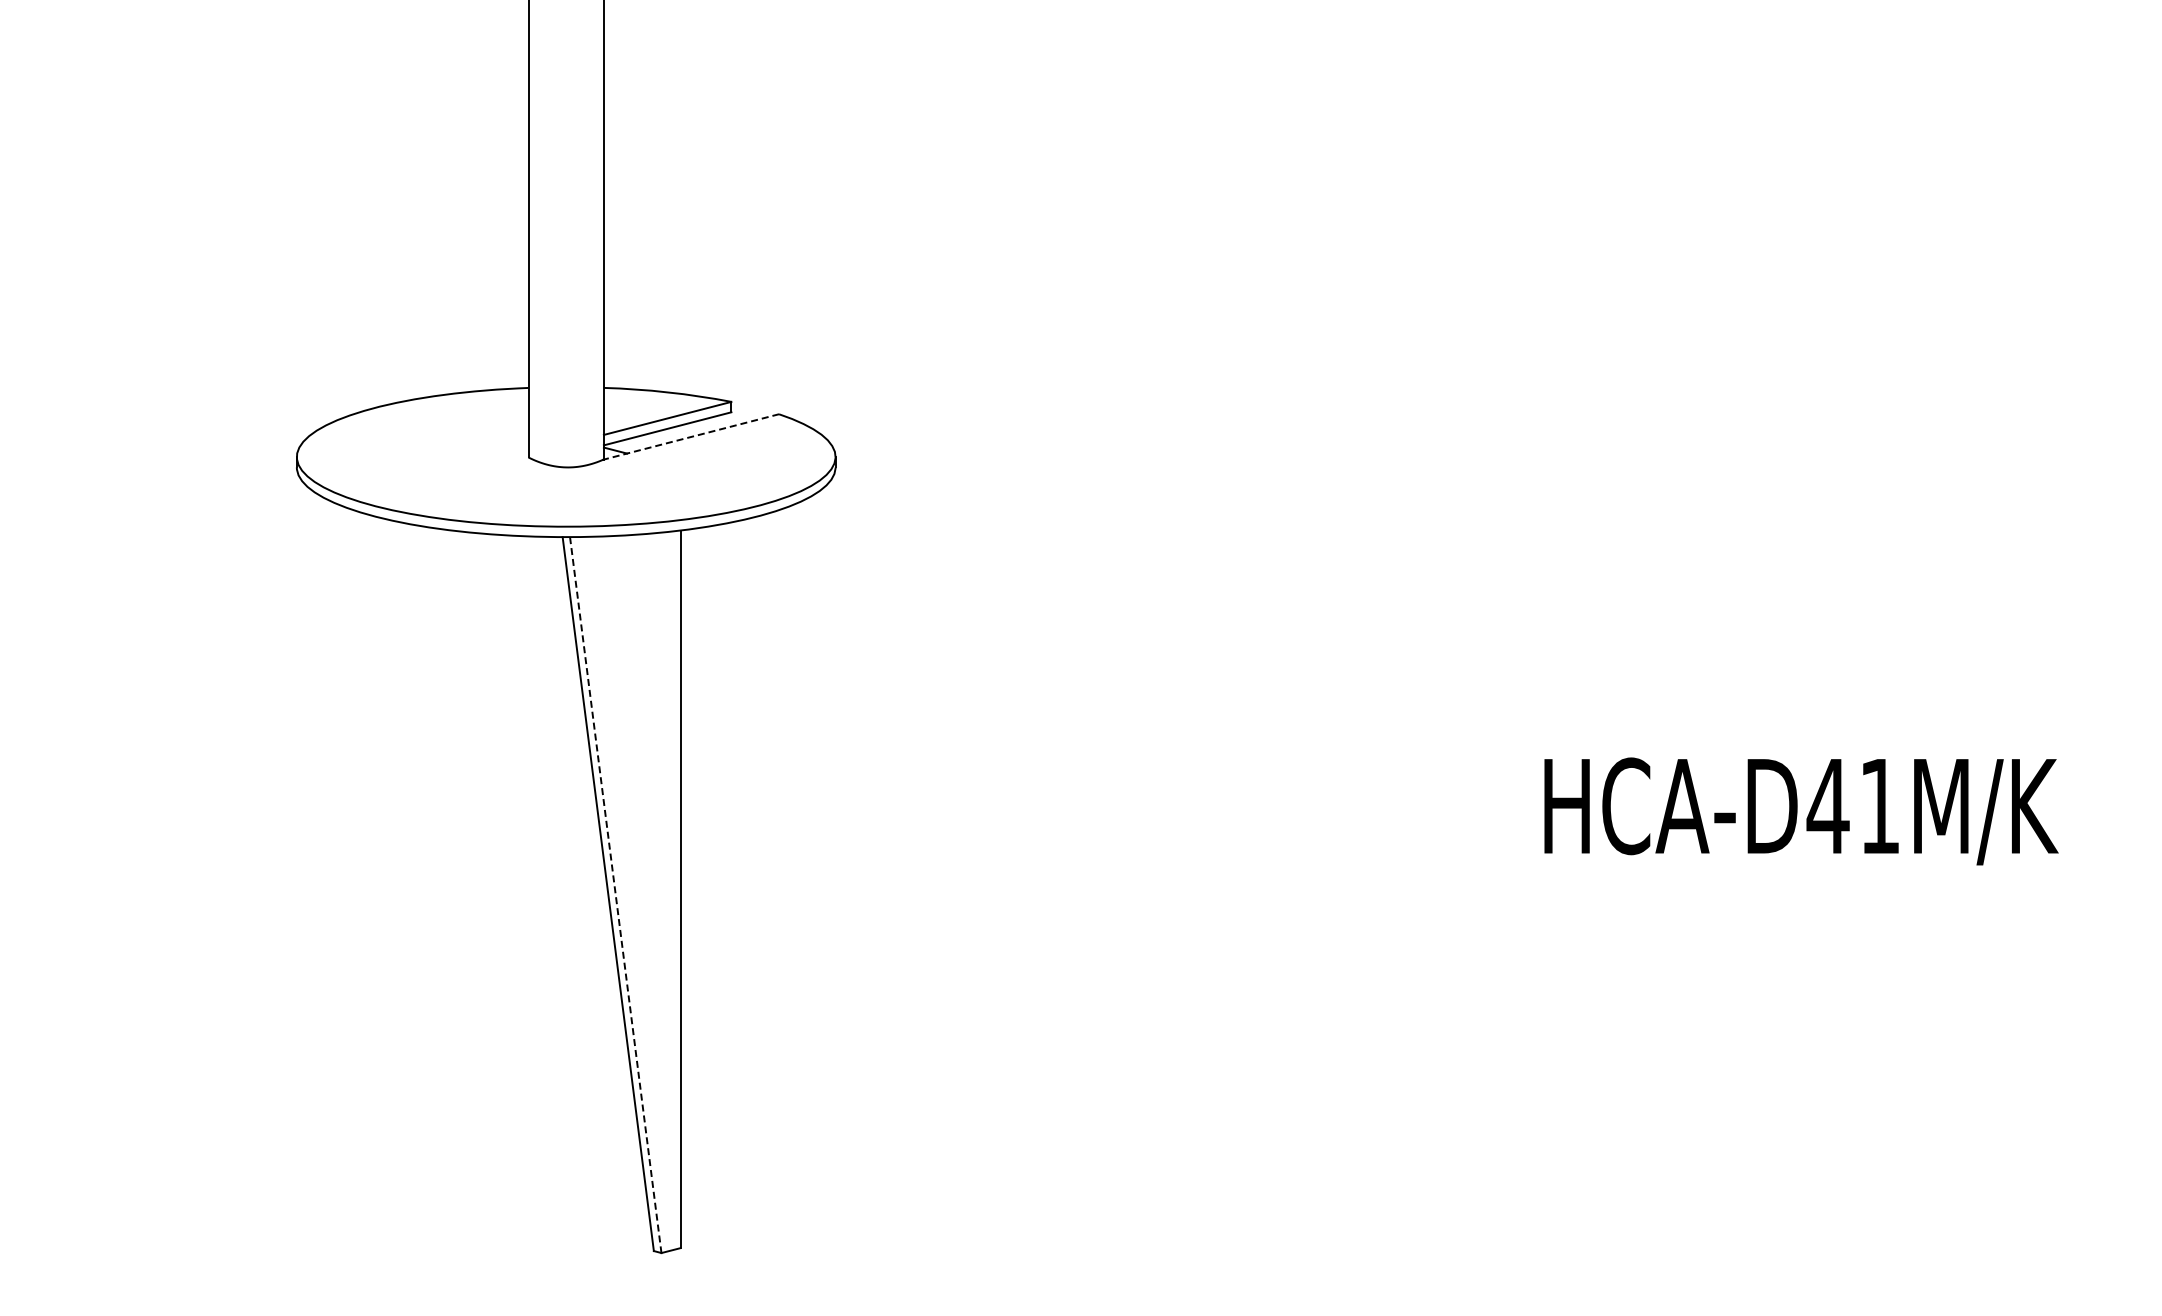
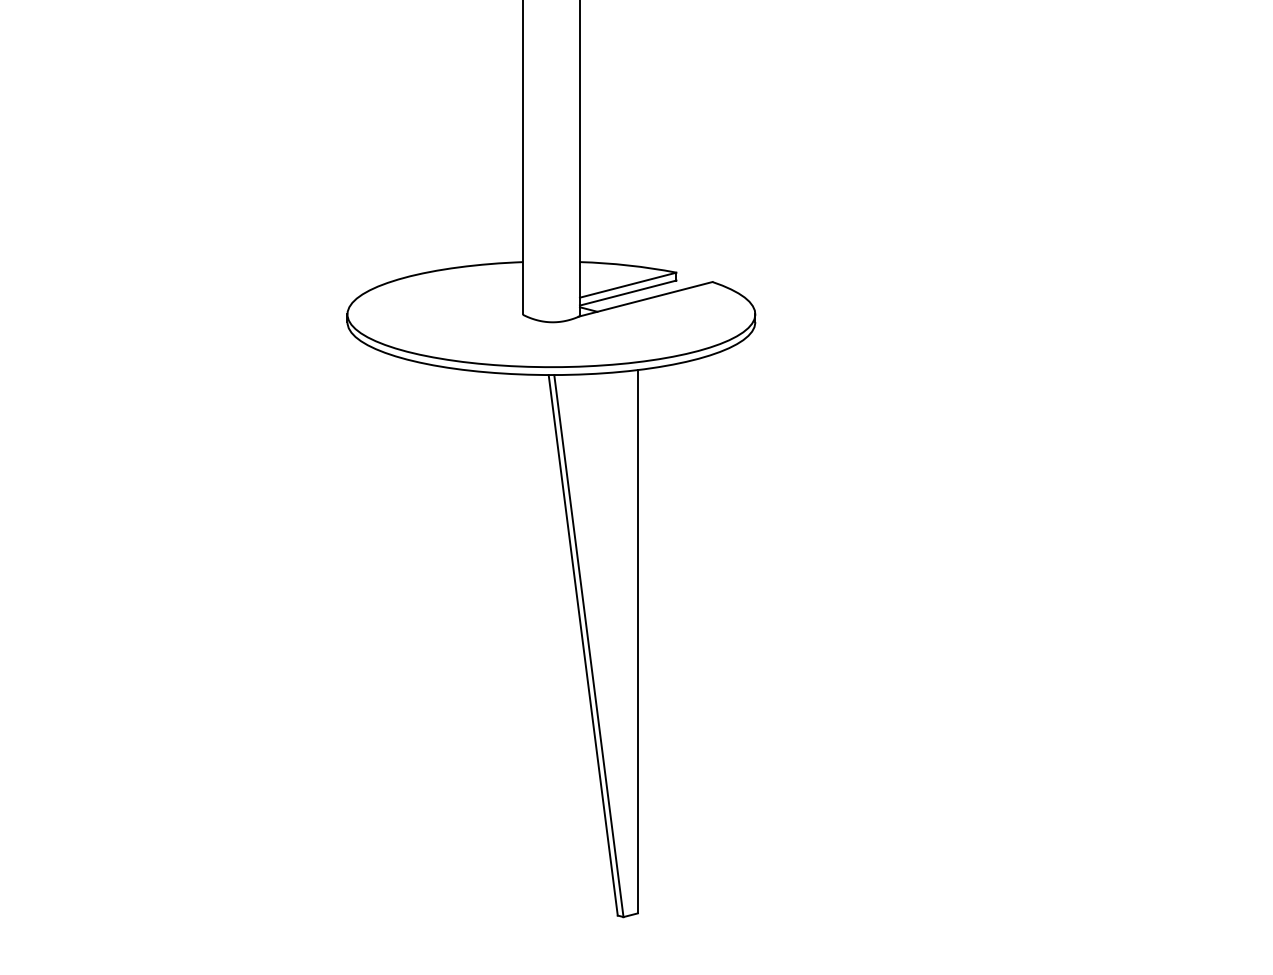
line: (691, 437) -> (646, 299), dashed -> solid
line: (615, 895) -> (588, 646), dashed -> solid

